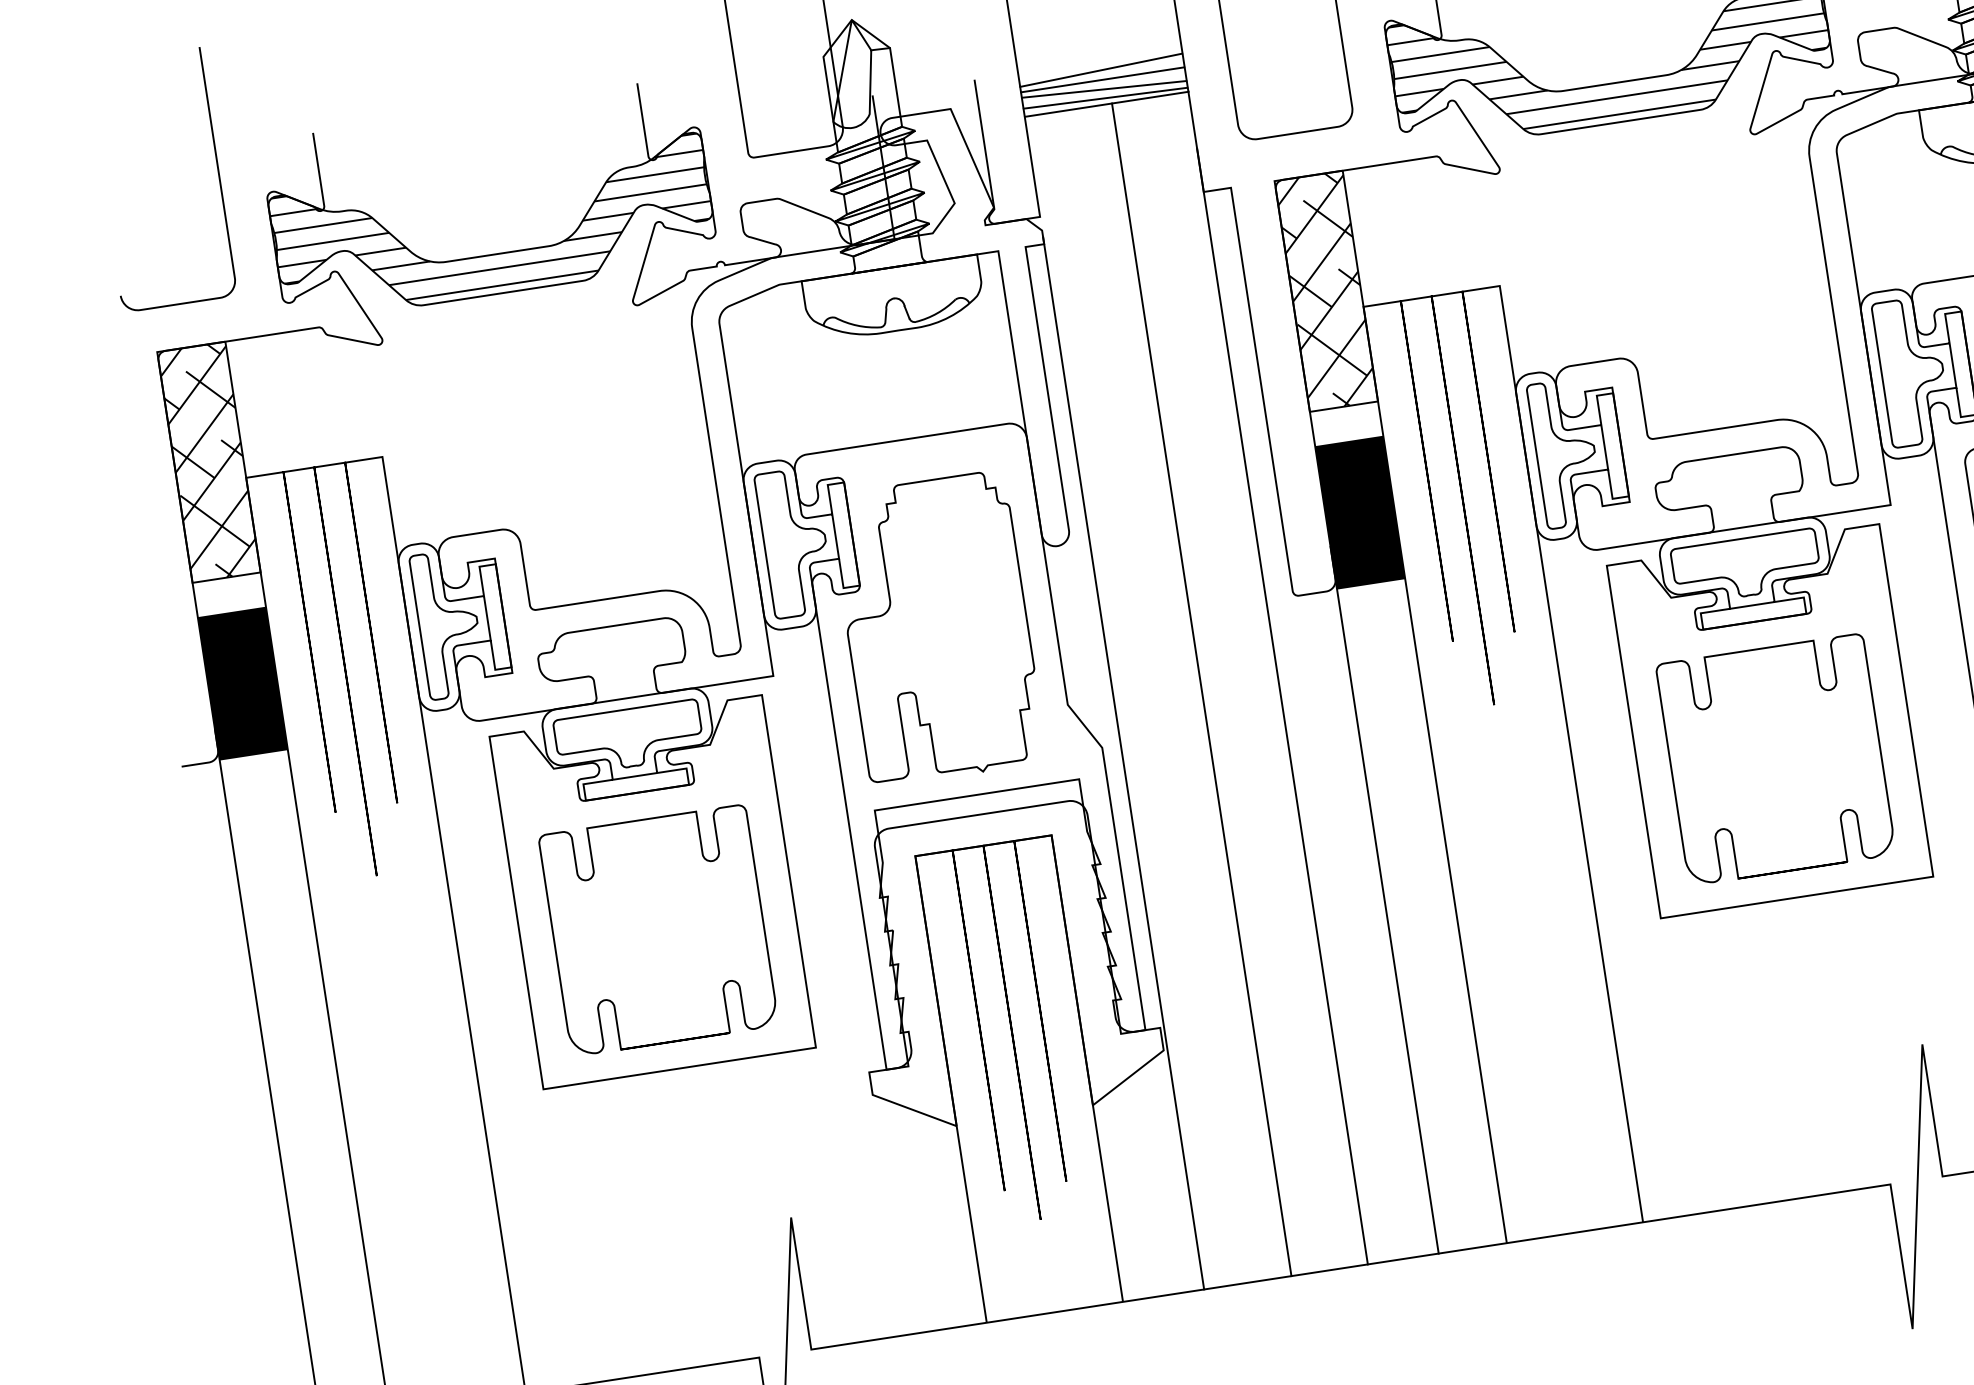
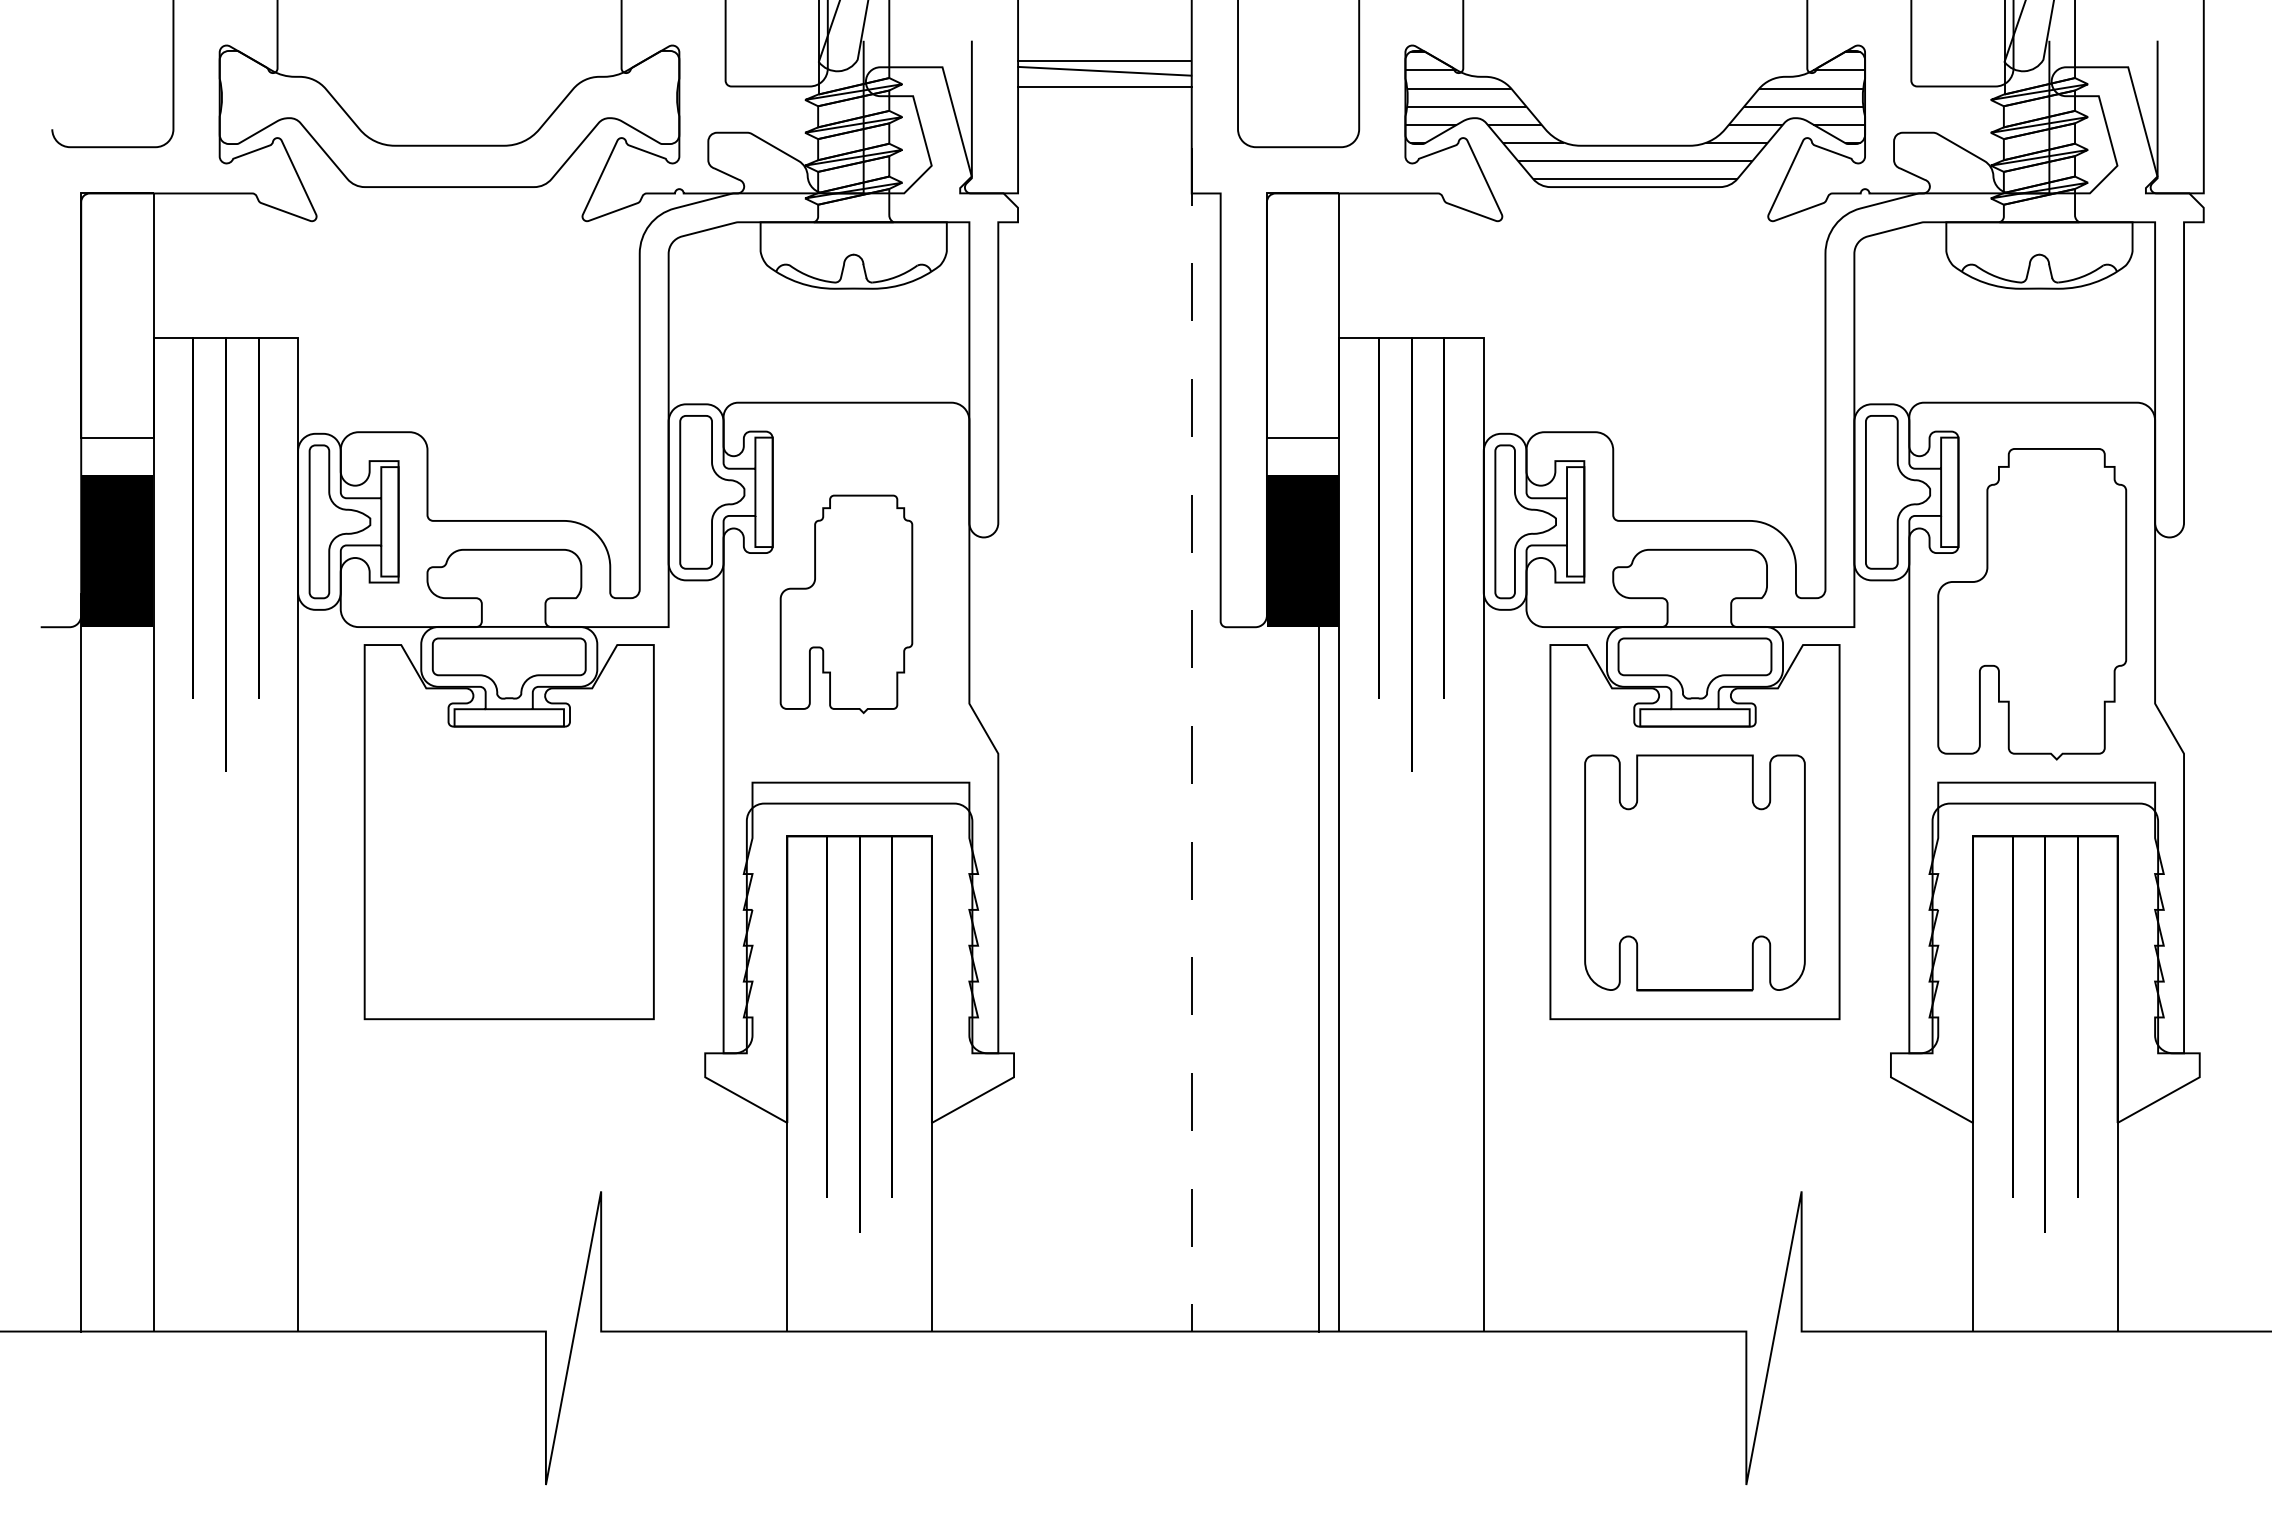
line: (1100, 69) -> (1104, 50), removed
line: (1105, 98) -> (1104, 80), removed
hatch: (493, 225) -> (449, 115), removed
hatch: (1325, 291) -> (1302, 315), removed
hatch: (209, 461) -> (117, 315), removed
part: (937, 629) -> (846, 604), size x0.7
line: (1201, 689) -> (1110, 709), removed
line: (1282, 706) -> (1191, 739), solid -> dashed
line: (1124, 763) -> (1018, 773), removed
curve: (708, 861) -> (571, 809), removed
line: (1384, 900) -> (1318, 956), moved

